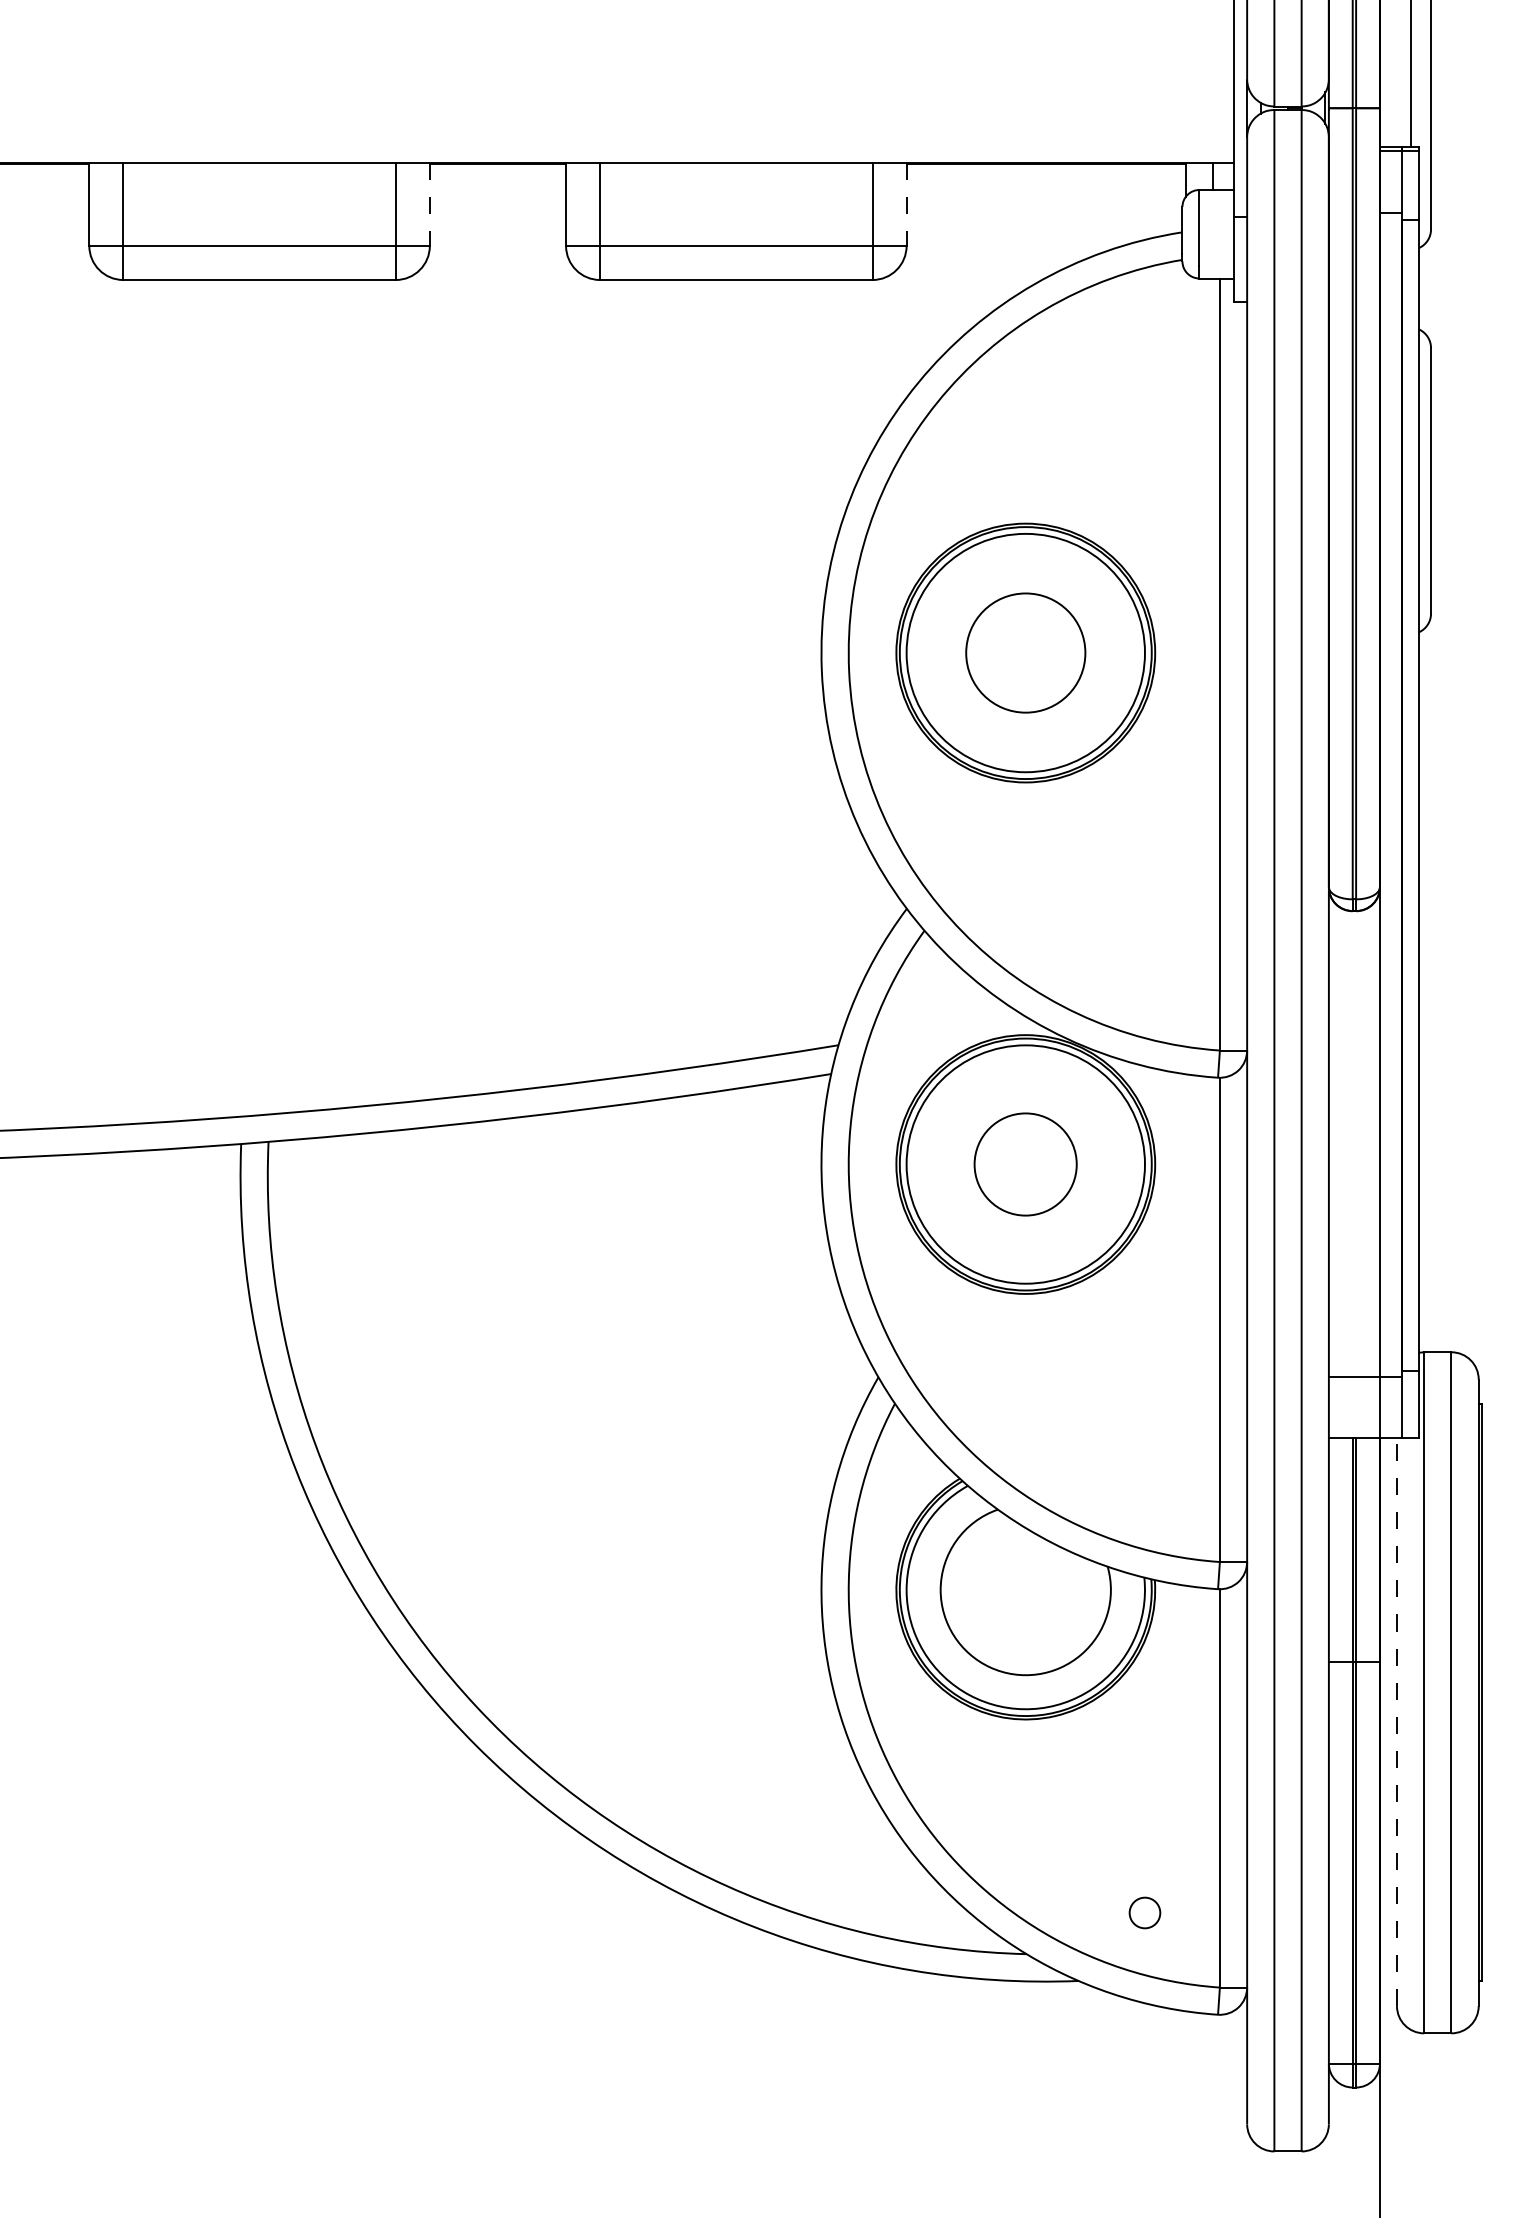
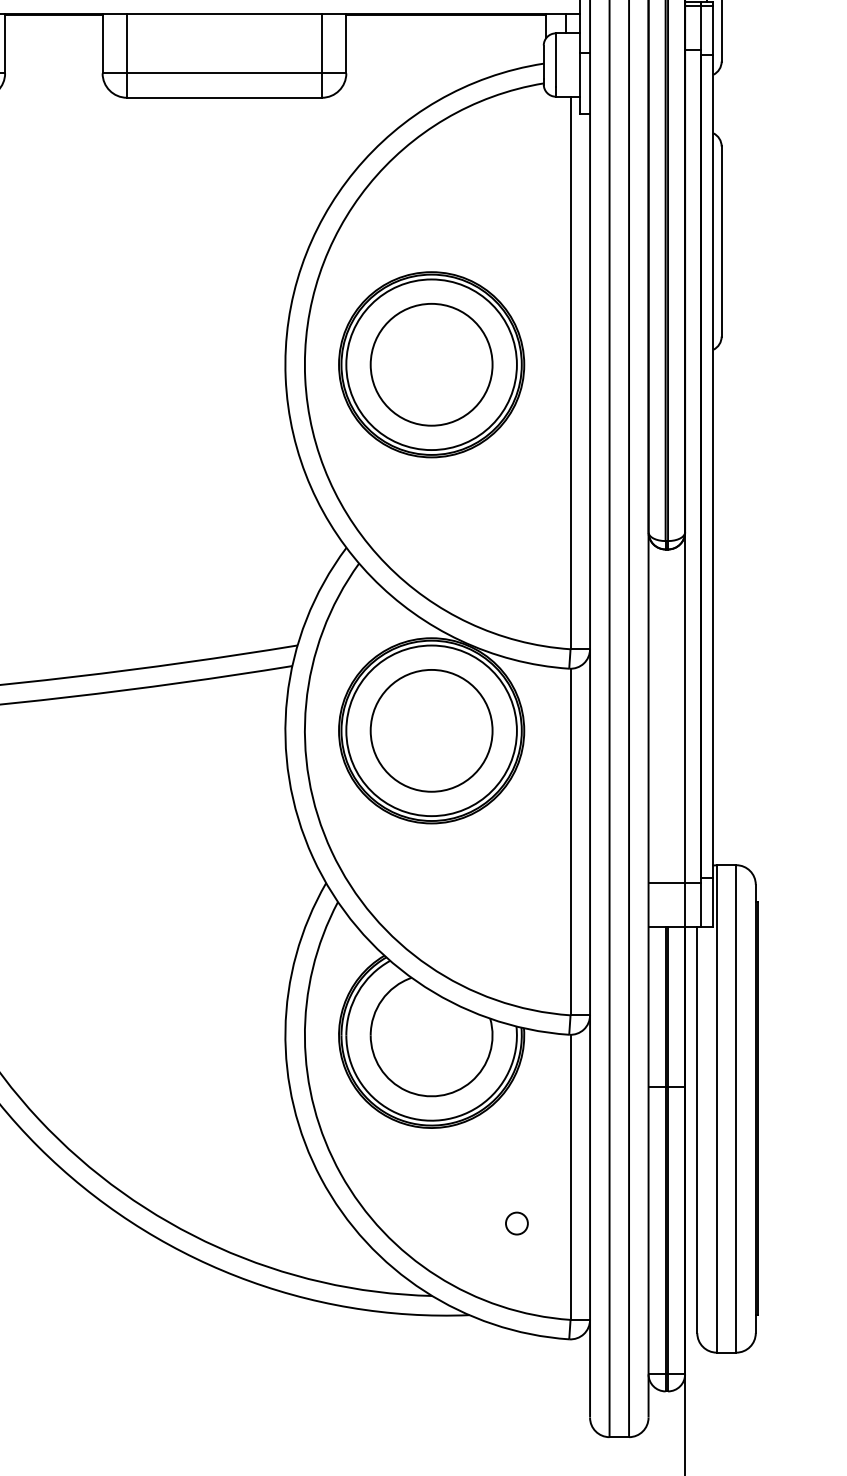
line: (429, 204) -> (4, 43), dashed -> solid
line: (906, 204) -> (346, 43), dashed -> solid
circle: (1025, 652) -> (431, 364), size x1.43
circle: (1025, 1164) -> (431, 730), size x1.67
line: (1396, 1722) -> (696, 1130), dashed -> solid
circle: (1144, 1912) -> (516, 1223), moved

